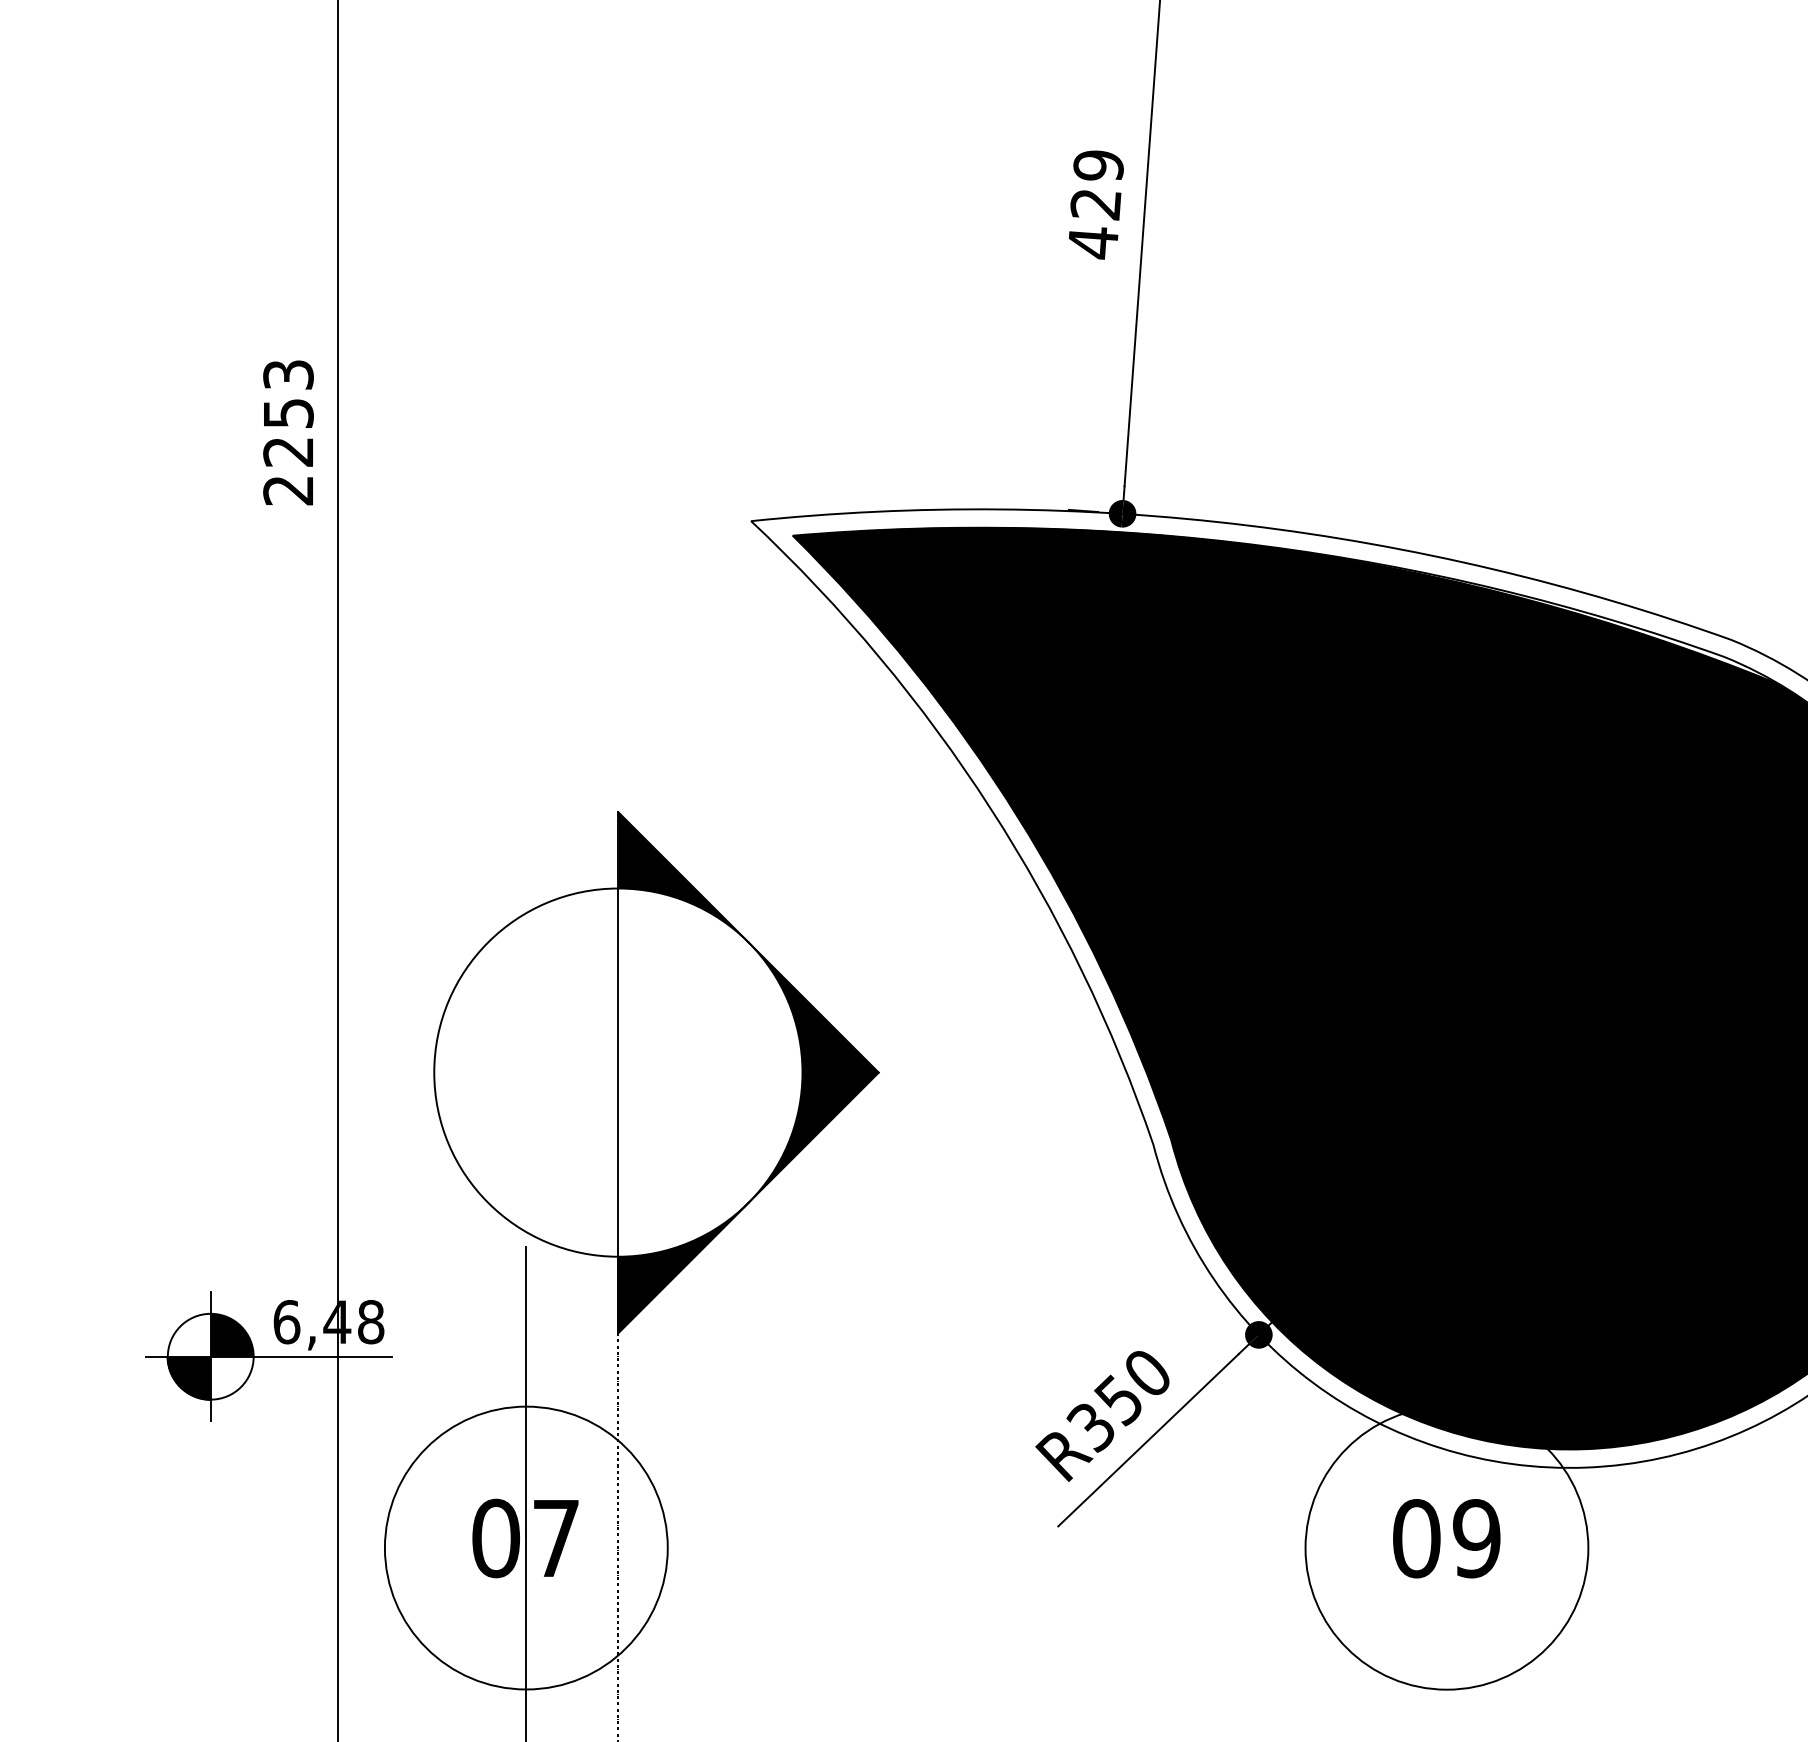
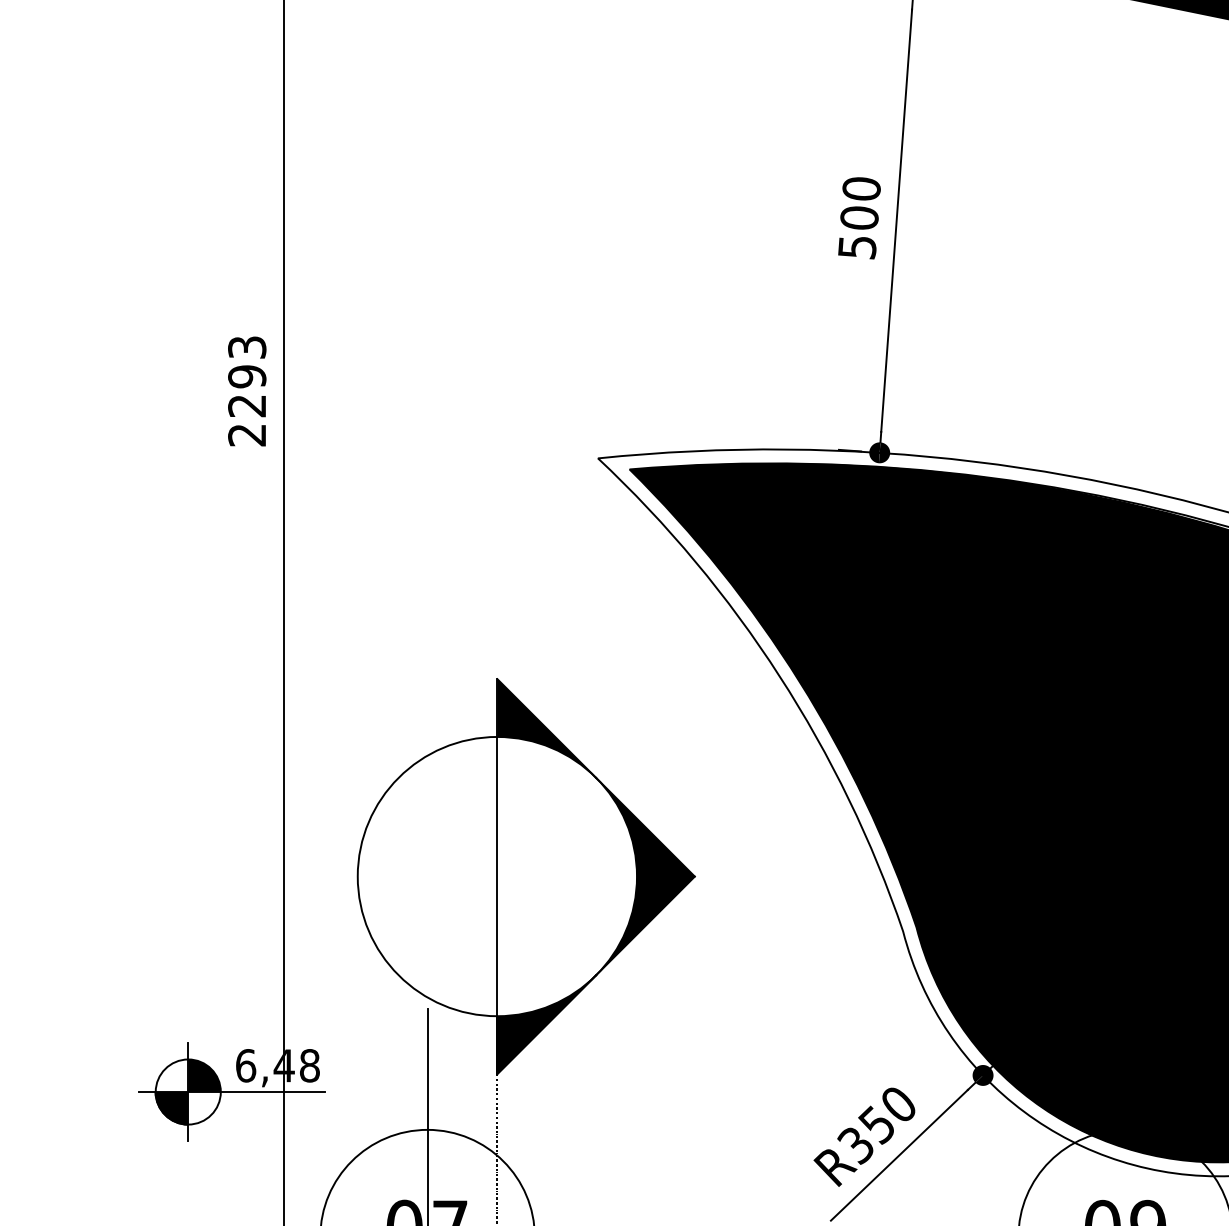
text: (1095, 204) -> (859, 218), 429 -> 500
text: (288, 413) -> (247, 376), 2253 -> 2293

